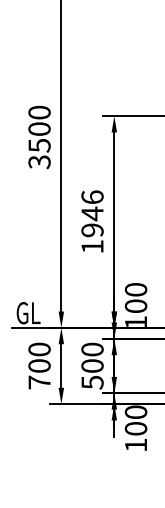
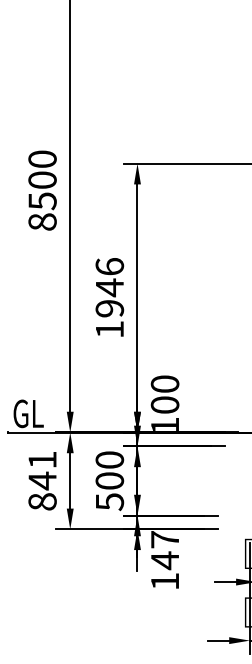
text: (39, 162) -> (42, 222), 3500 -> 8500
text: (39, 365) -> (42, 480), 700 -> 841
text: (135, 420) -> (164, 550), 100 -> 147

